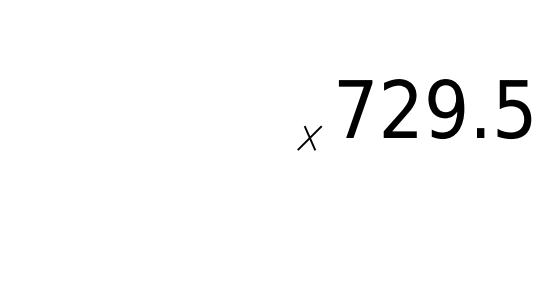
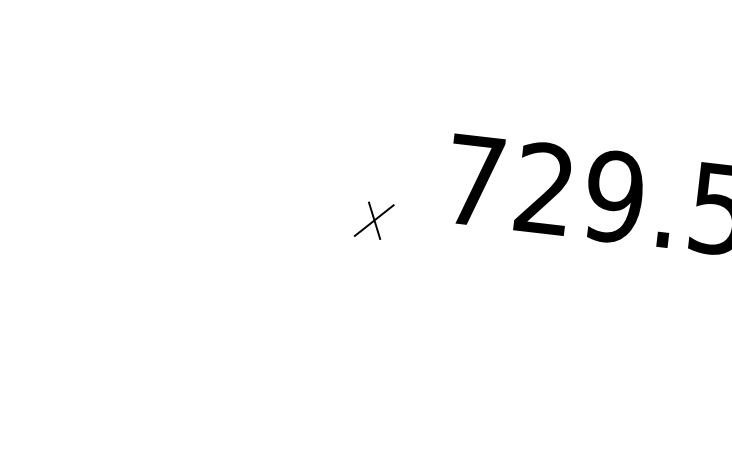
part: (309, 137) -> (373, 219), moved

